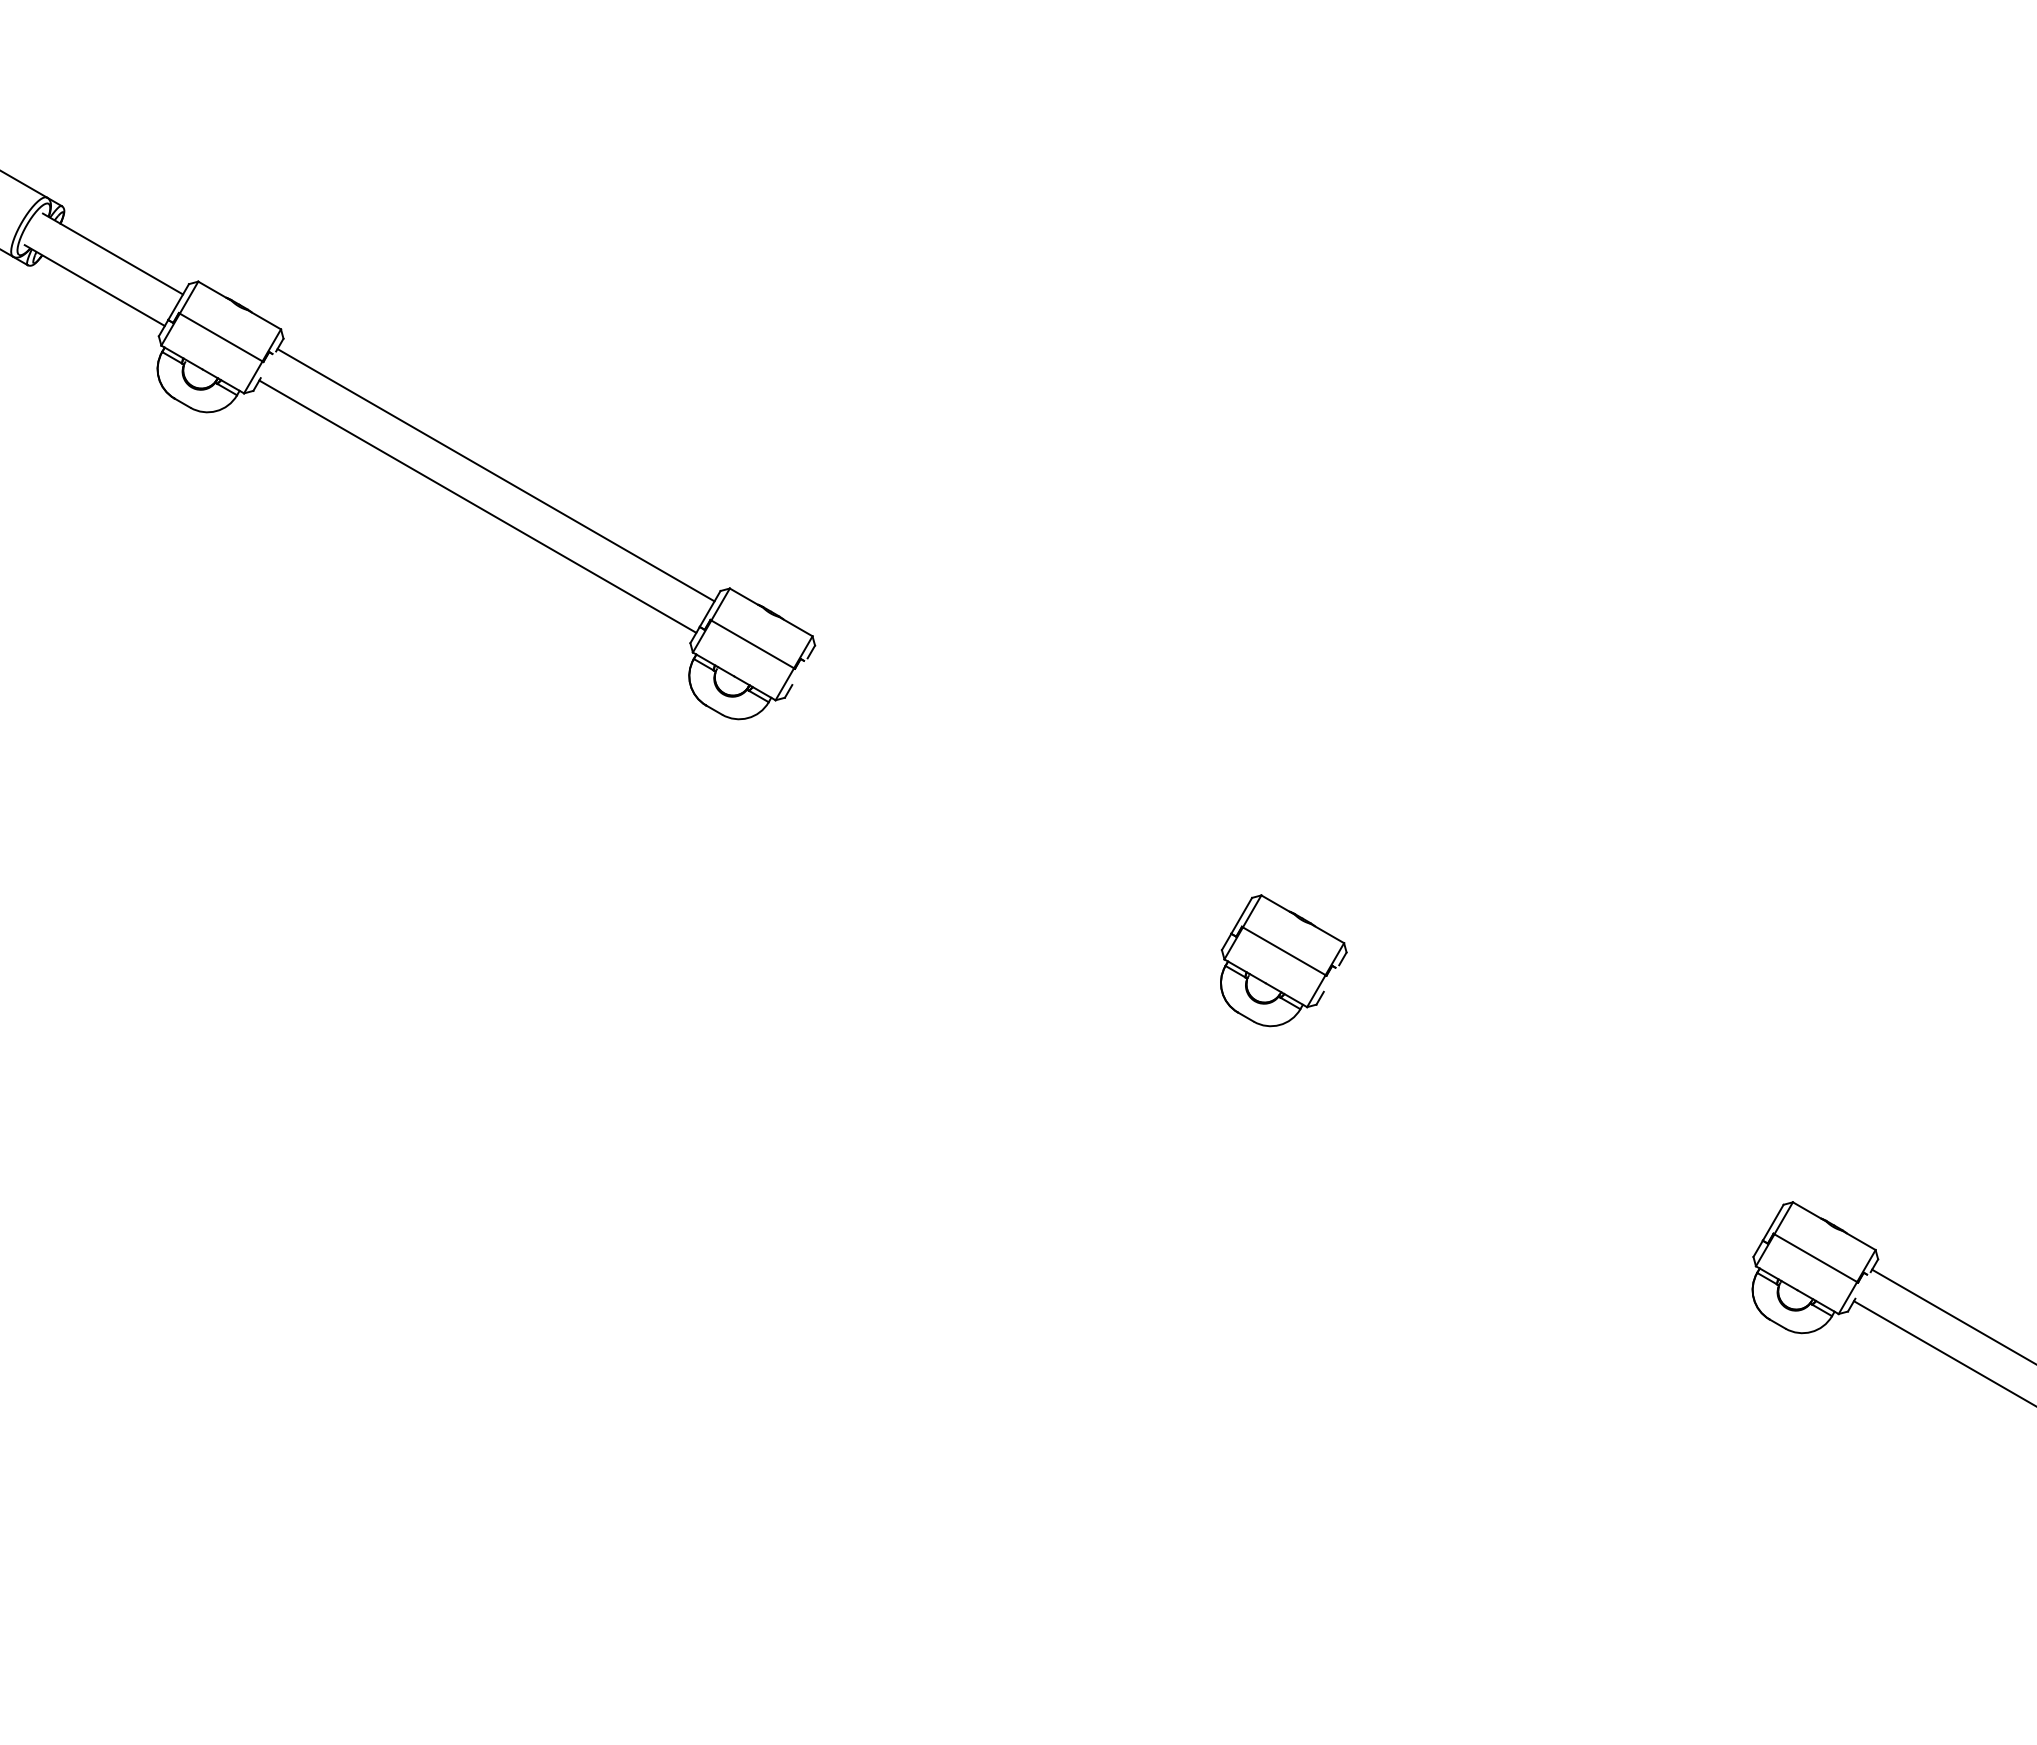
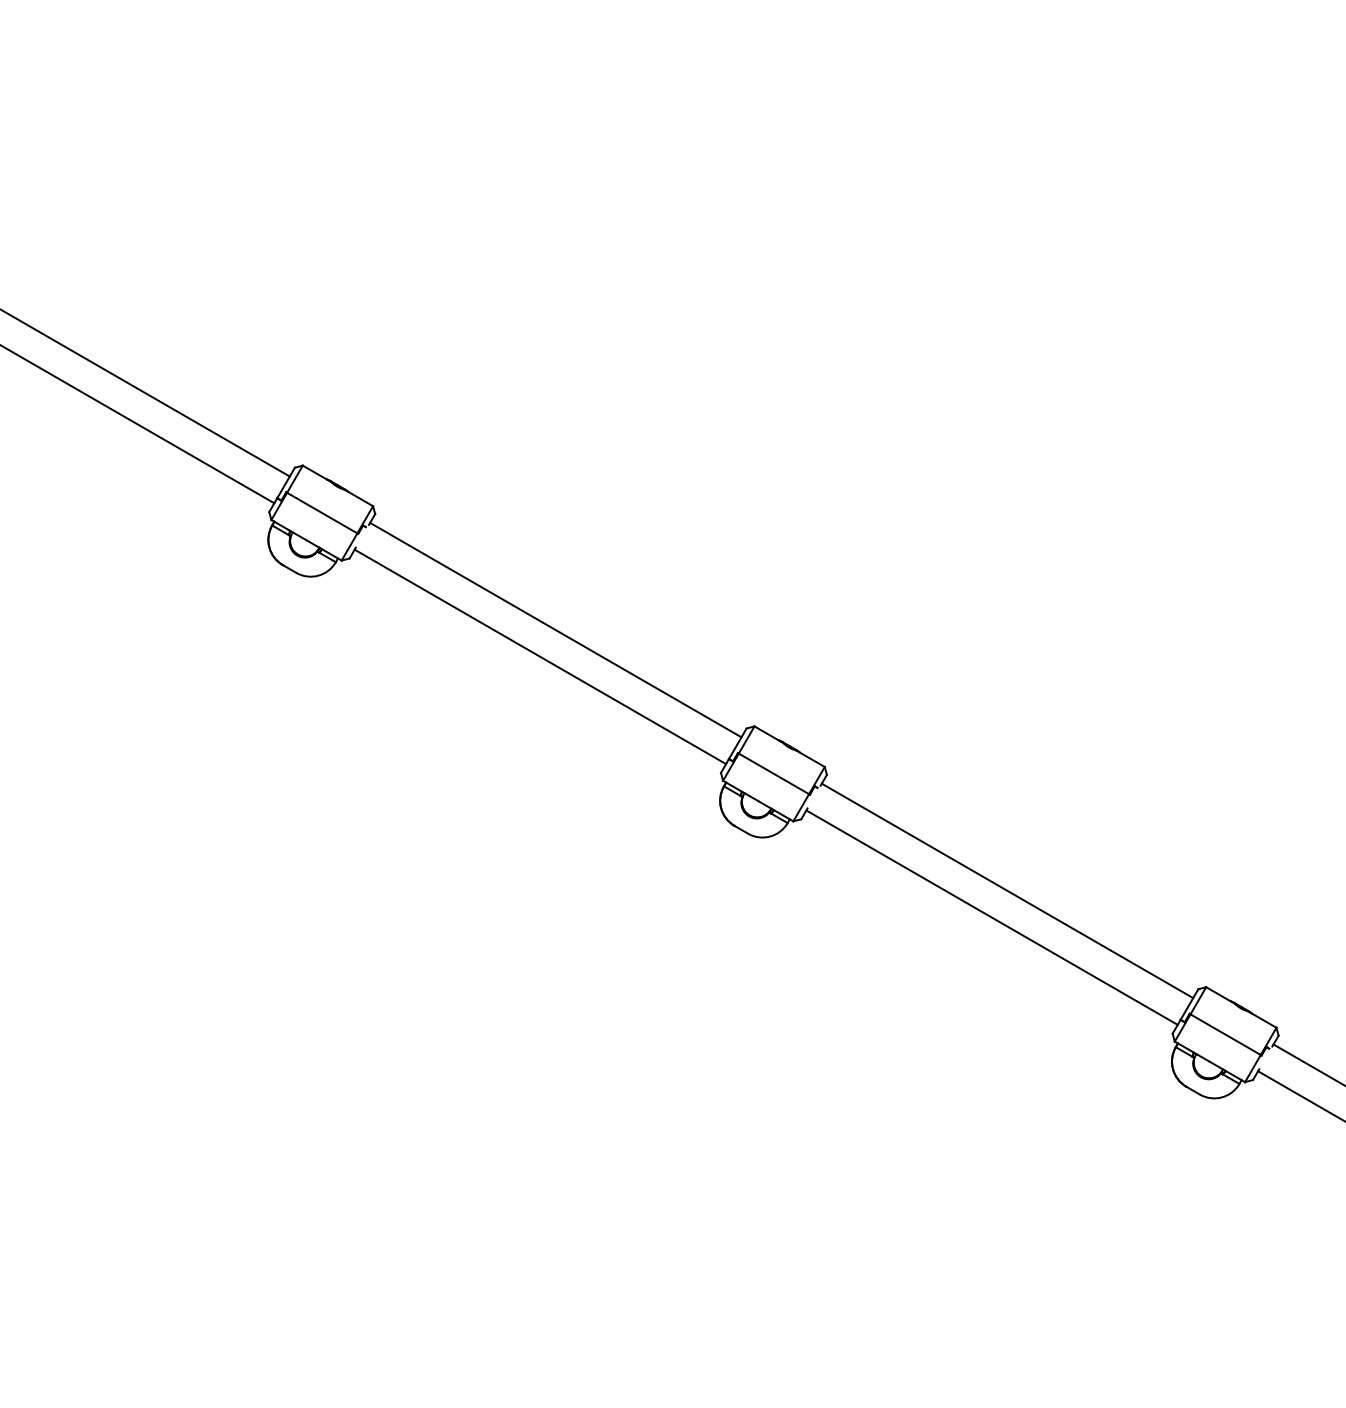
line: (1027, 781) -> (555, 629), added
line: (1008, 813) -> (539, 656), added
line: (1558, 1088) -> (1006, 890), added
line: (1540, 1120) -> (991, 917), added

